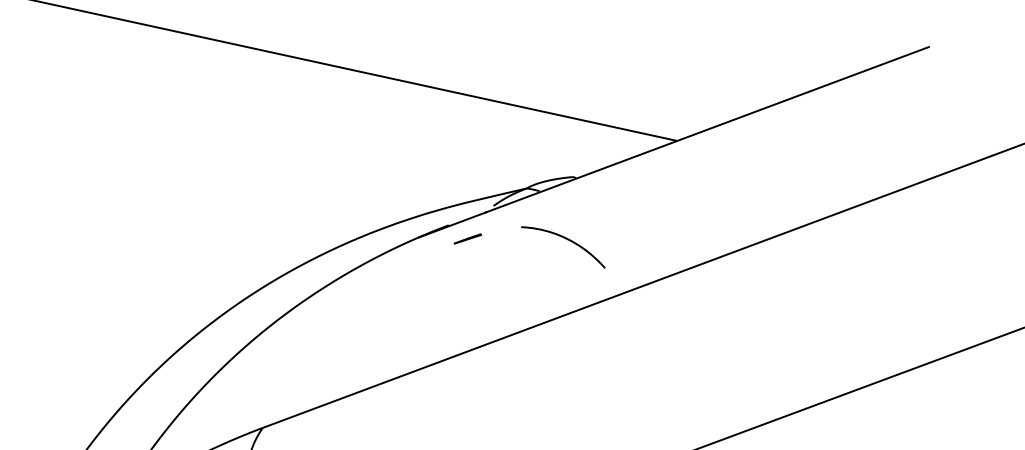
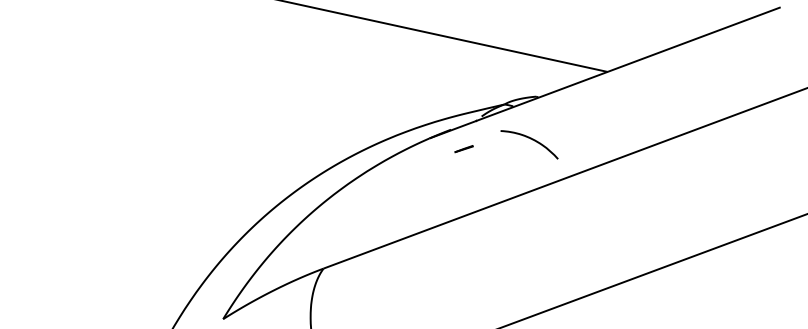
line: (467, 239) -> (463, 149), moved

